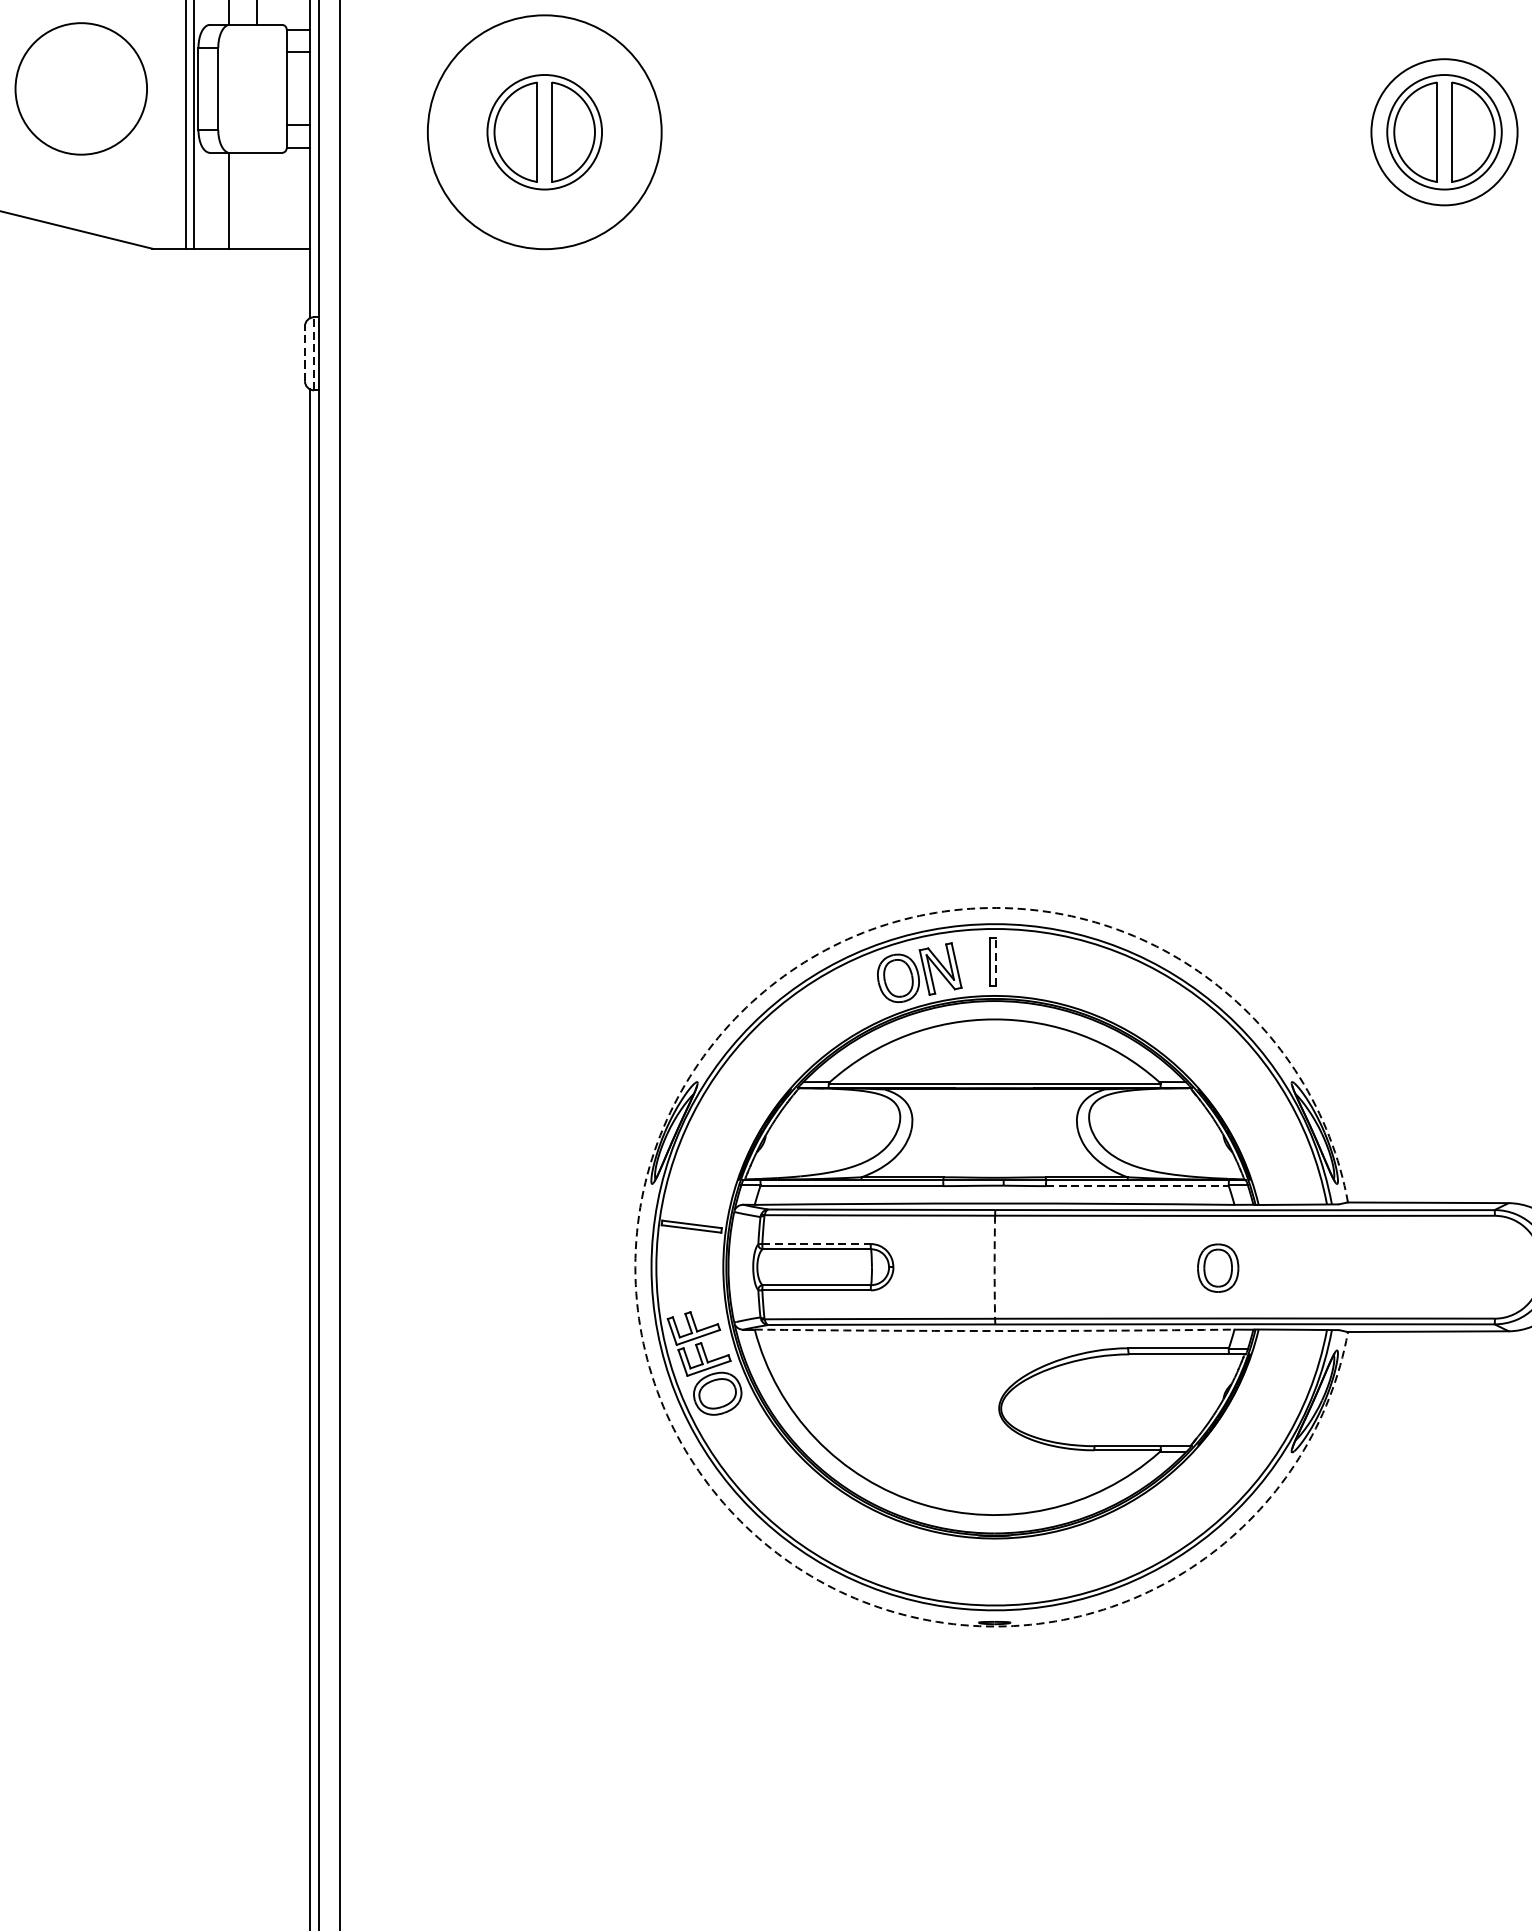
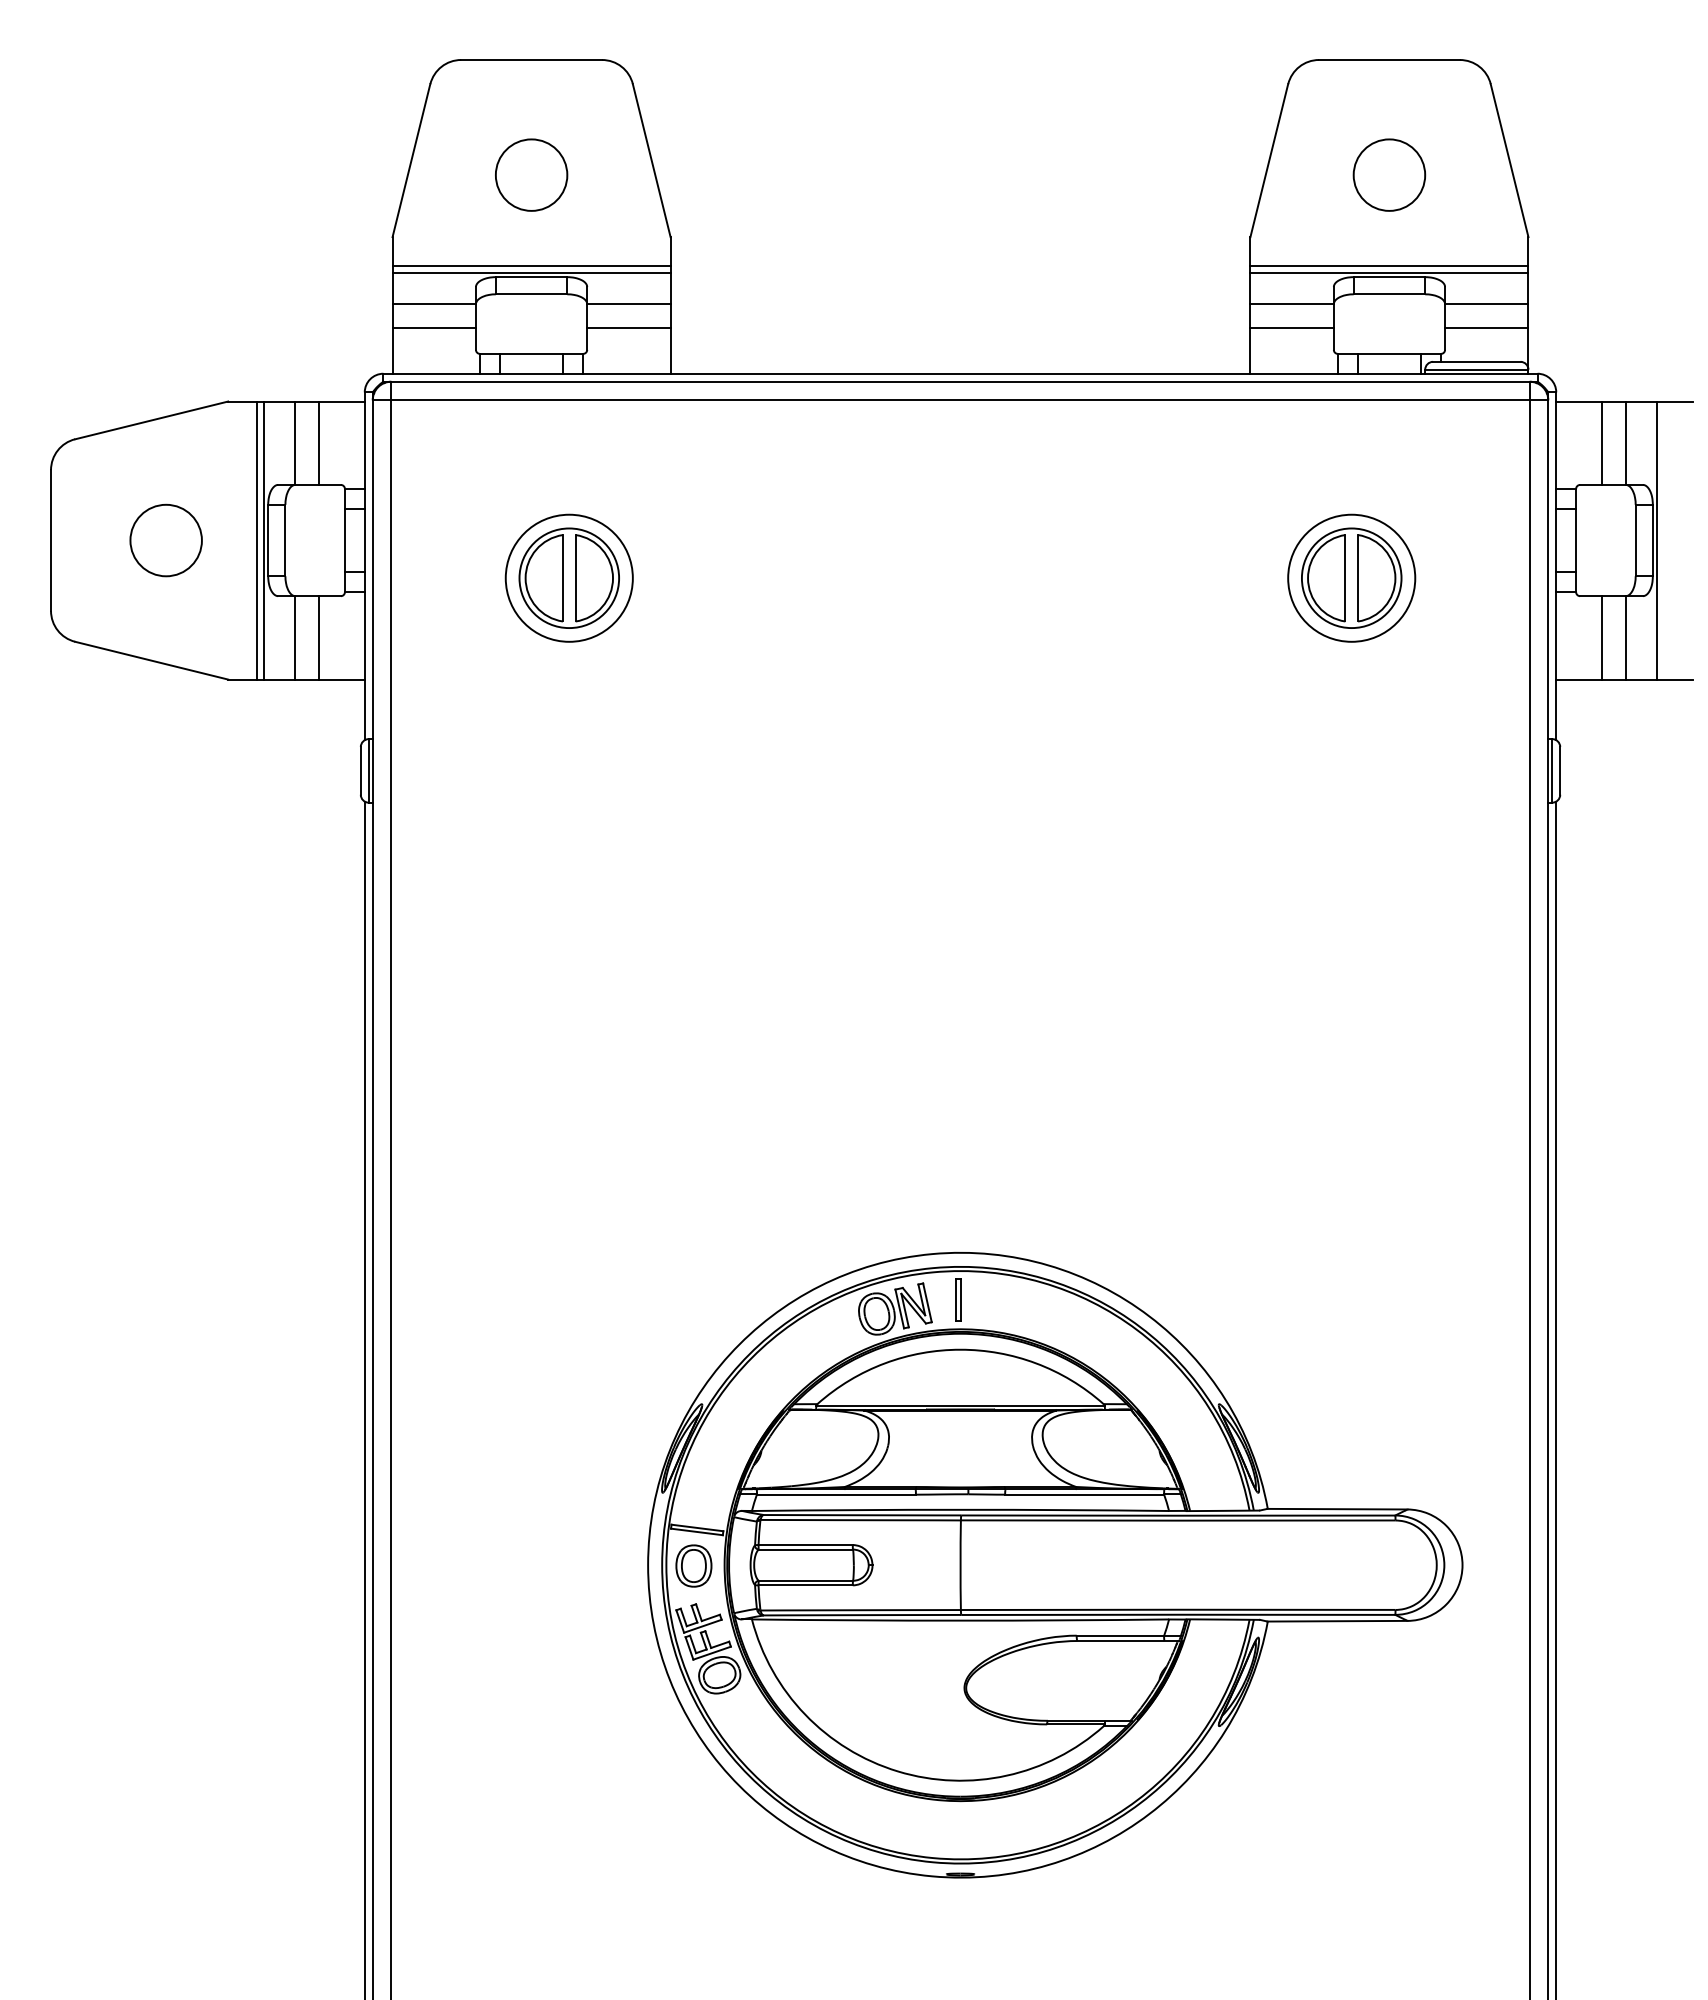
circle: (80, 88) -> (165, 540), size x0.62
circle: (543, 131) -> (568, 577), size x0.62
line: (257, 200) -> (319, 637), added
line: (304, 353) -> (360, 770), dashed -> solid
line: (313, 353) -> (368, 770), dashed -> solid
line: (995, 962) -> (961, 1300), dashed -> solid
line: (1138, 1185) -> (1085, 1494), dashed -> solid
line: (817, 1244) -> (806, 1545), dashed -> solid
arc: (635, 1267) -> (648, 1565), dashed -> solid
arc: (994, 1267) -> (960, 1565), dashed -> solid
part: (1217, 1267) -> (693, 1565), moved
arc: (994, 1330) -> (960, 1620), dashed -> solid

